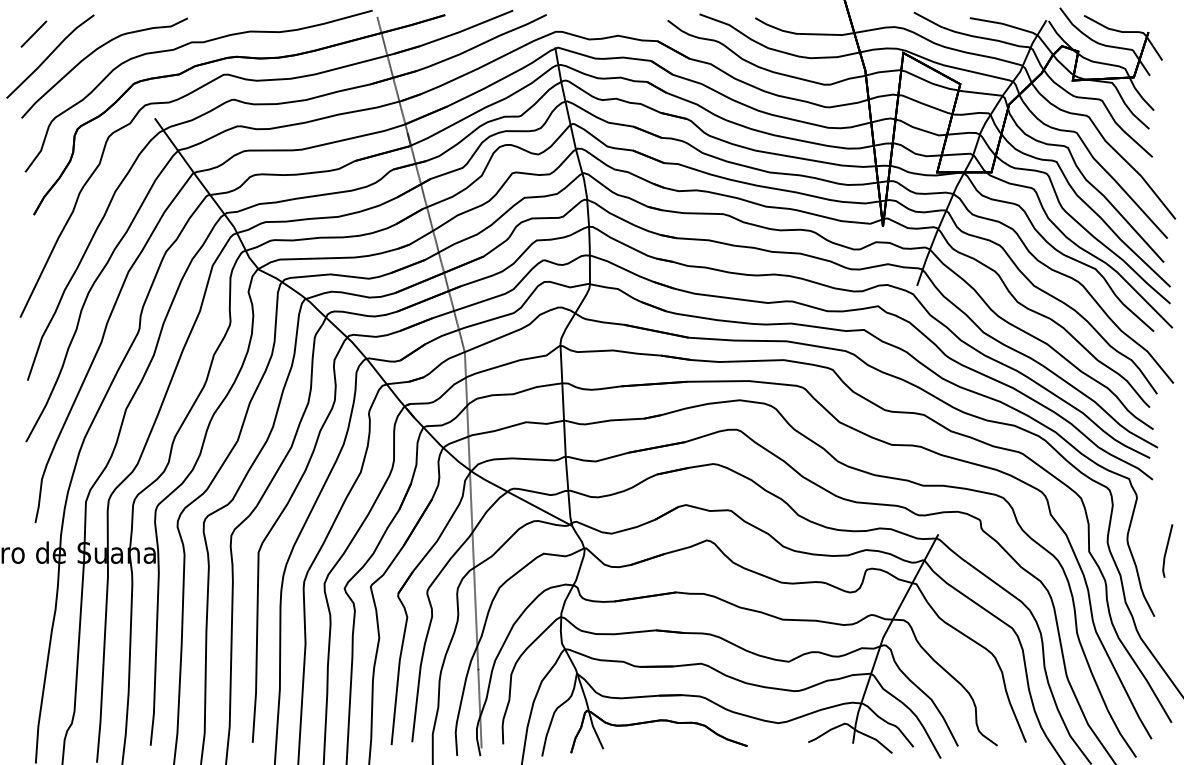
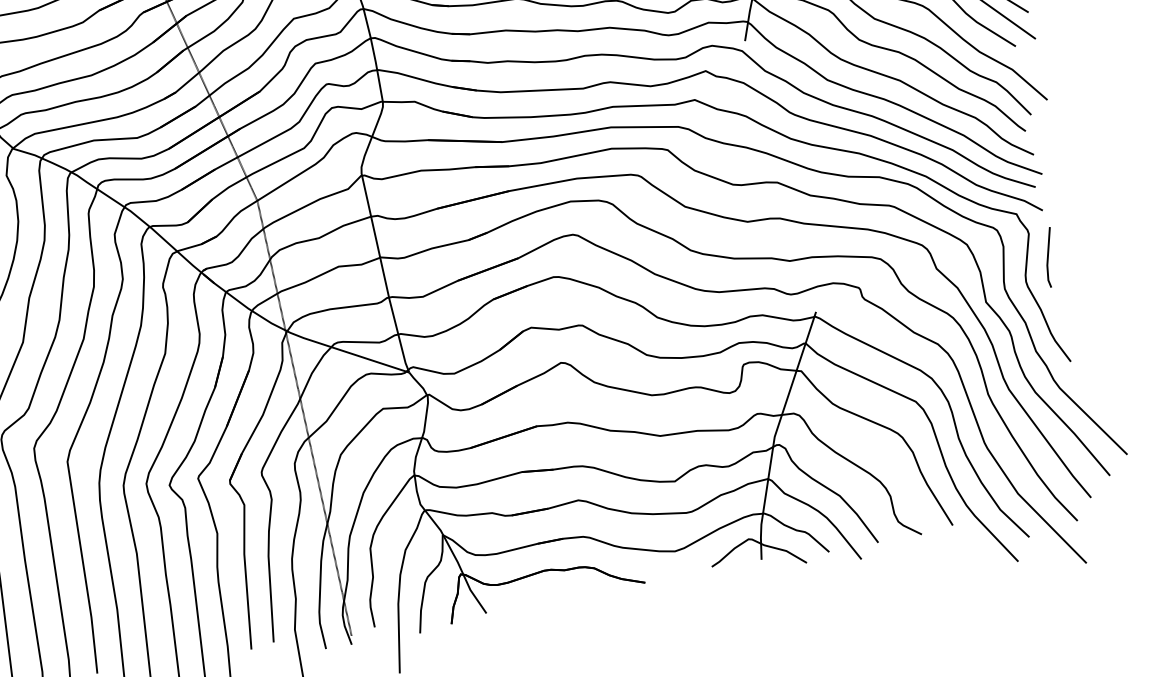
line: (1167, 550) -> (1049, 256), moved

